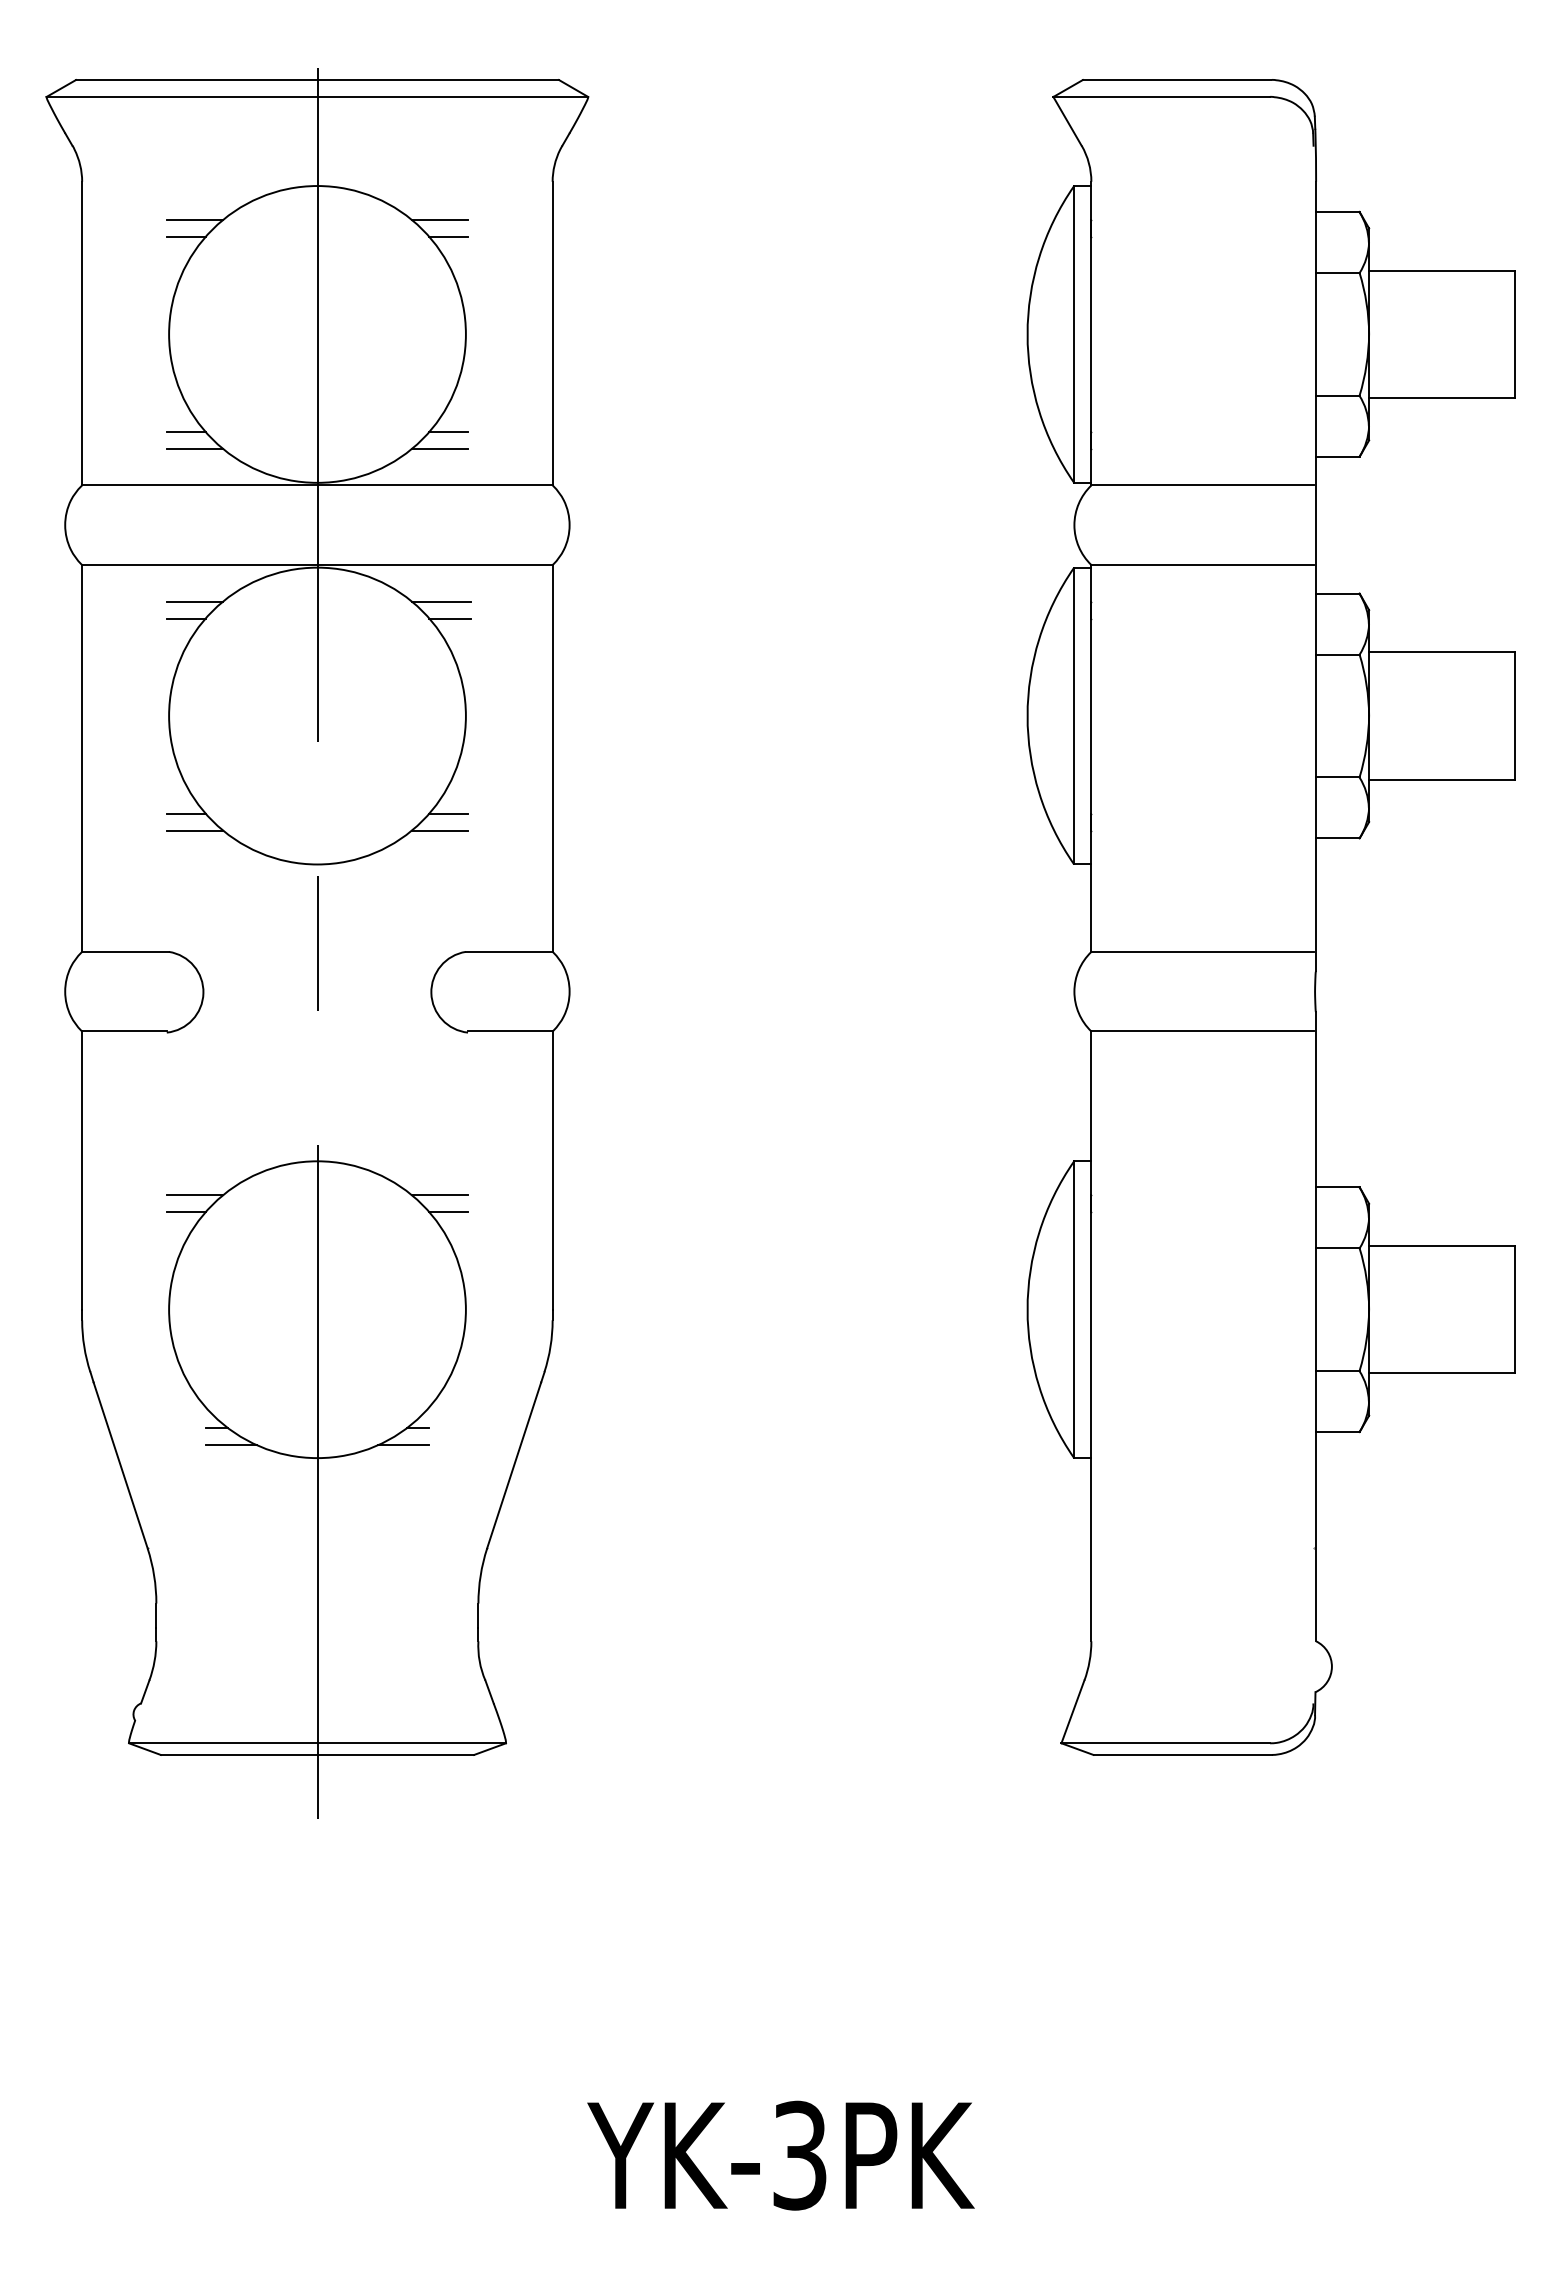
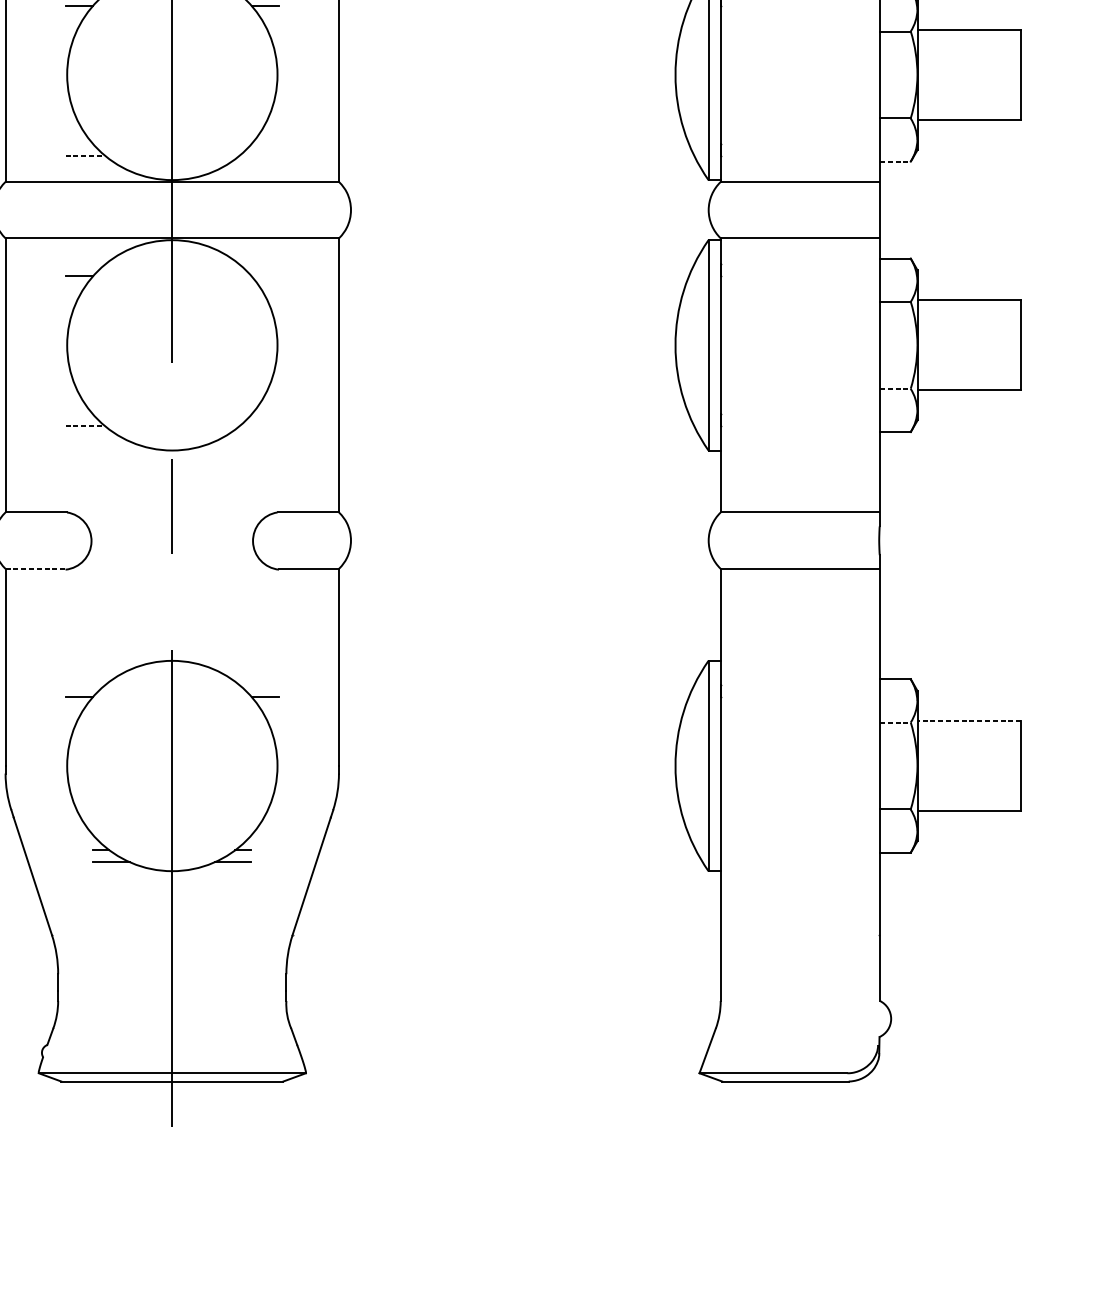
line: (185, 431) -> (78, 143), removed
line: (448, 431) -> (265, 143), removed
line: (195, 448) -> (85, 155), solid -> dashed
line: (439, 448) -> (258, 155), removed
line: (1337, 456) -> (895, 161), solid -> dashed
line: (194, 601) -> (85, 264), removed
line: (441, 601) -> (260, 264), removed
line: (450, 618) -> (266, 276), removed
line: (1337, 777) -> (895, 388), solid -> dashed
line: (185, 813) -> (78, 414), removed
line: (448, 813) -> (265, 414), removed
line: (195, 830) -> (85, 426), solid -> dashed
line: (439, 830) -> (258, 426), removed
line: (124, 1031) -> (35, 568), solid -> dashed
line: (194, 1195) -> (85, 685), removed
line: (439, 1195) -> (258, 685), removed
line: (1441, 1246) -> (968, 721), solid -> dashed
line: (1337, 1248) -> (895, 722), solid -> dashed

